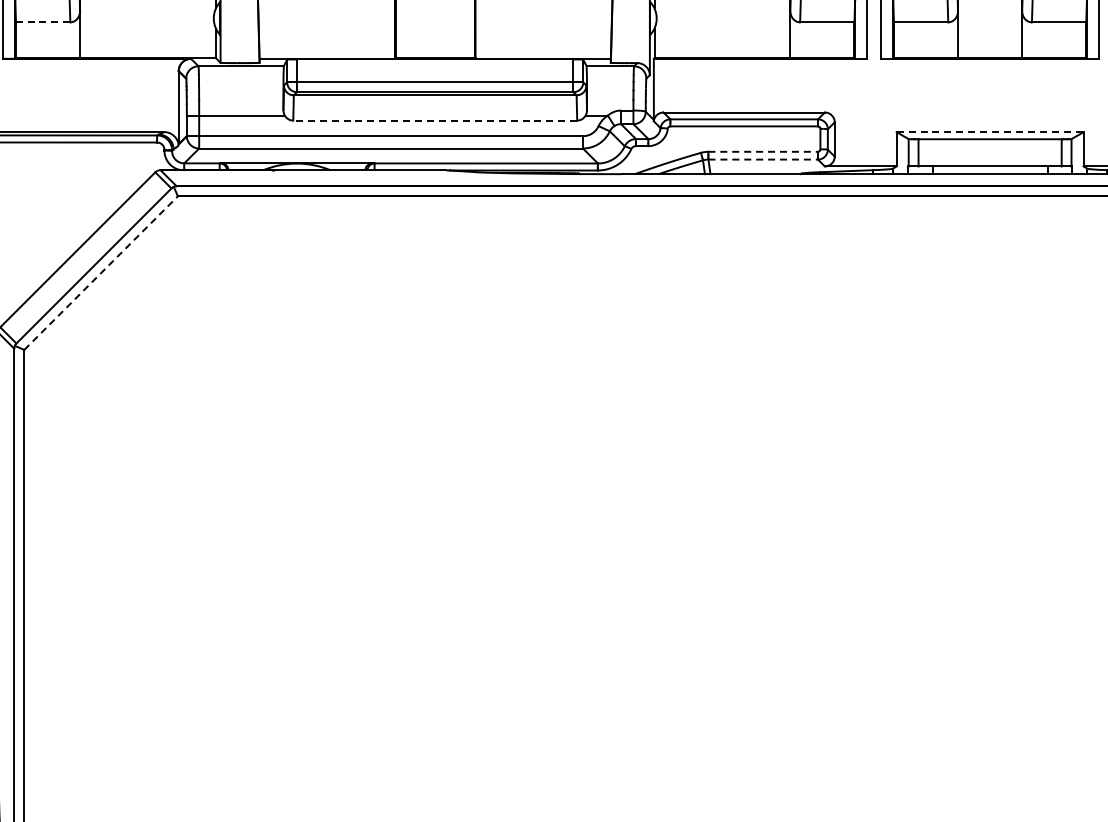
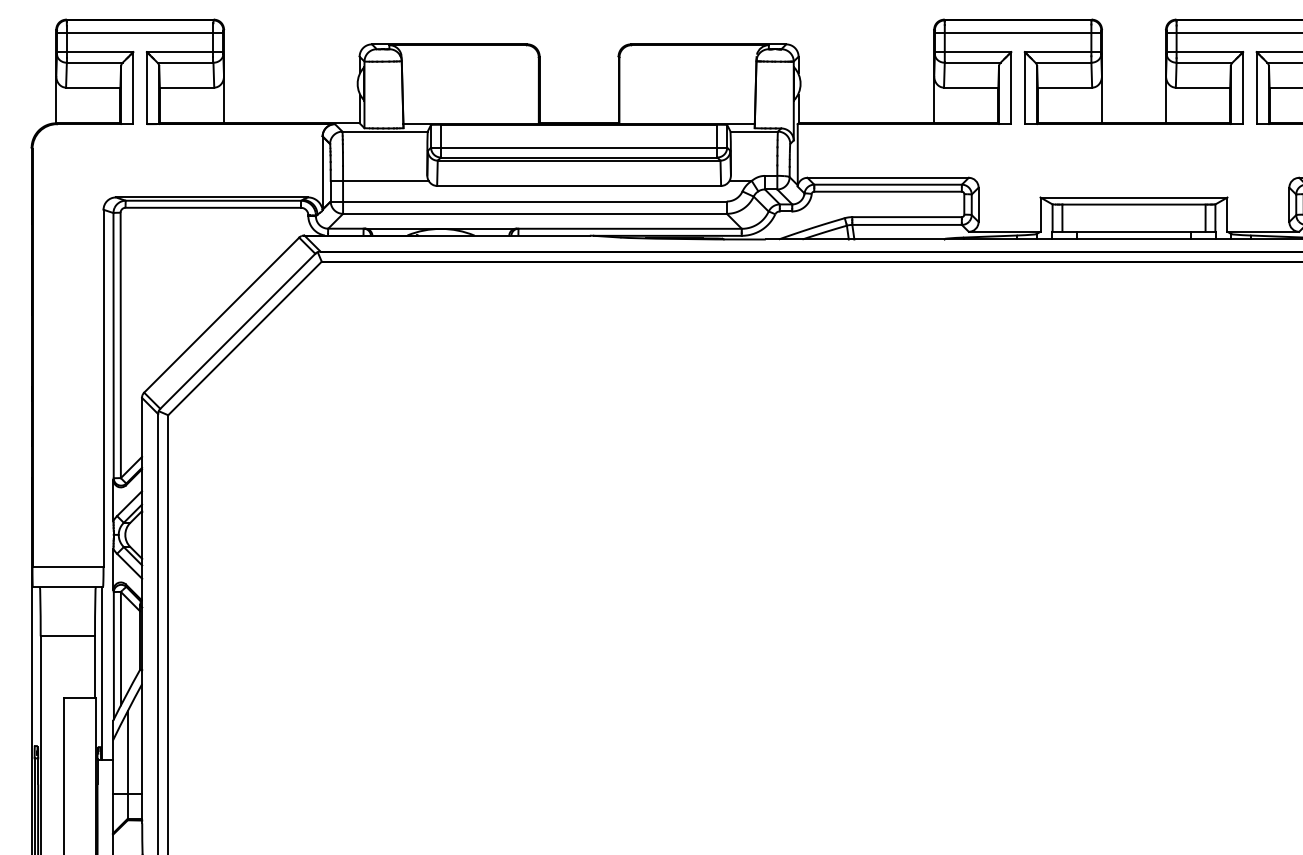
line: (42, 22) -> (186, 87), dashed -> solid
line: (435, 120) -> (579, 185), dashed -> solid
line: (990, 132) -> (1134, 197), dashed -> solid
line: (763, 152) -> (907, 217), dashed -> solid
line: (763, 159) -> (907, 224), dashed -> solid
line: (101, 273) -> (245, 338), dashed -> solid

